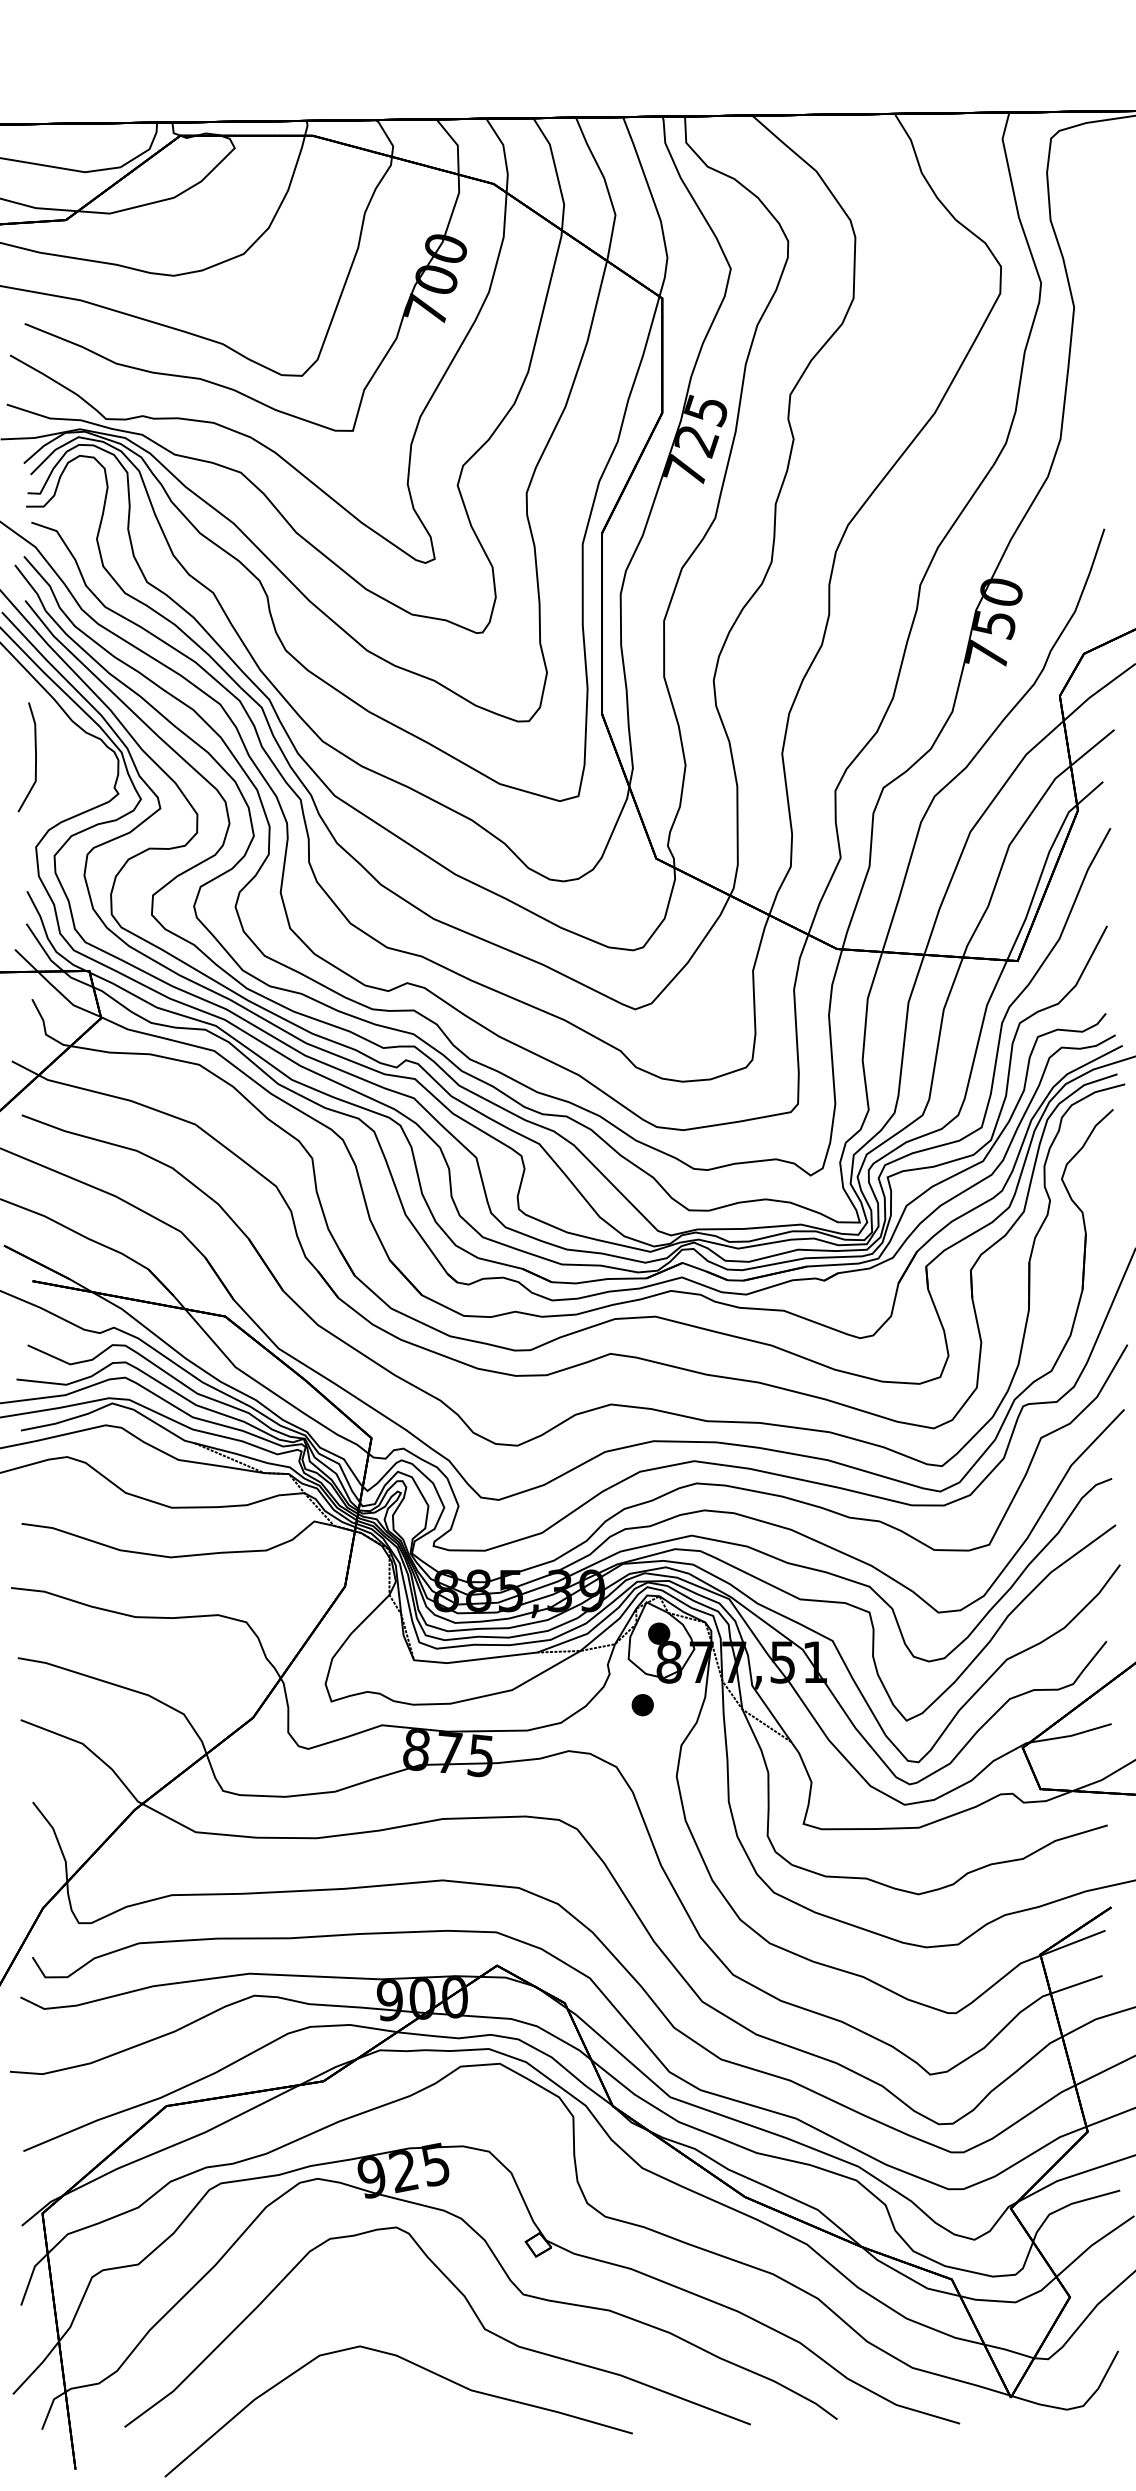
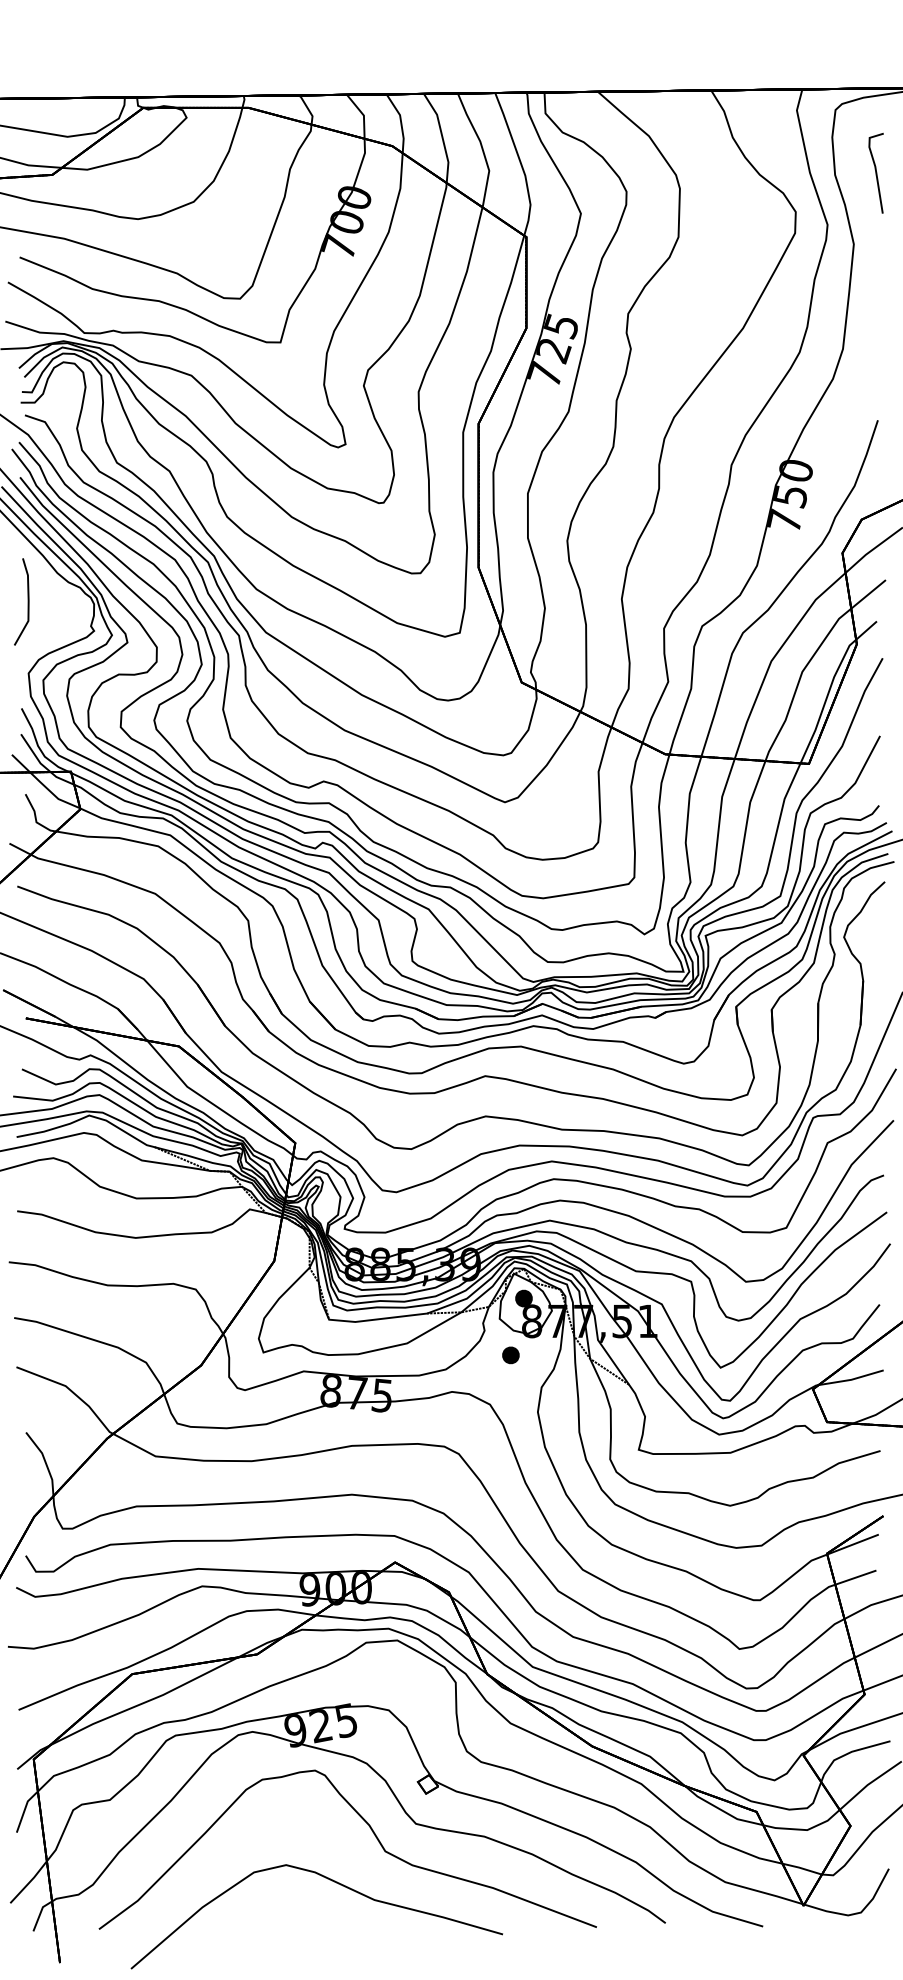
line: (1101, 217) -> (875, 172), added

